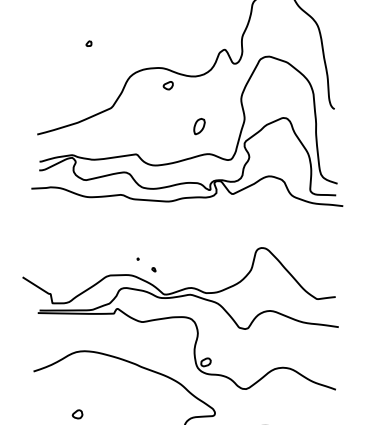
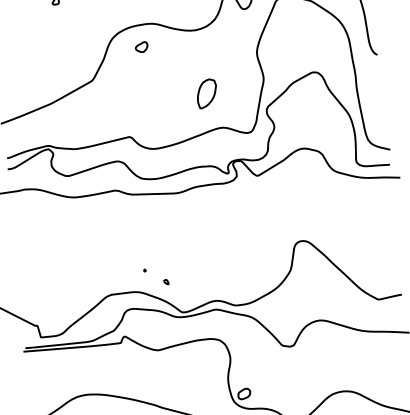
part: (167, 85) -> (140, 47), moved
part: (199, 126) -> (206, 93), size x1.43

